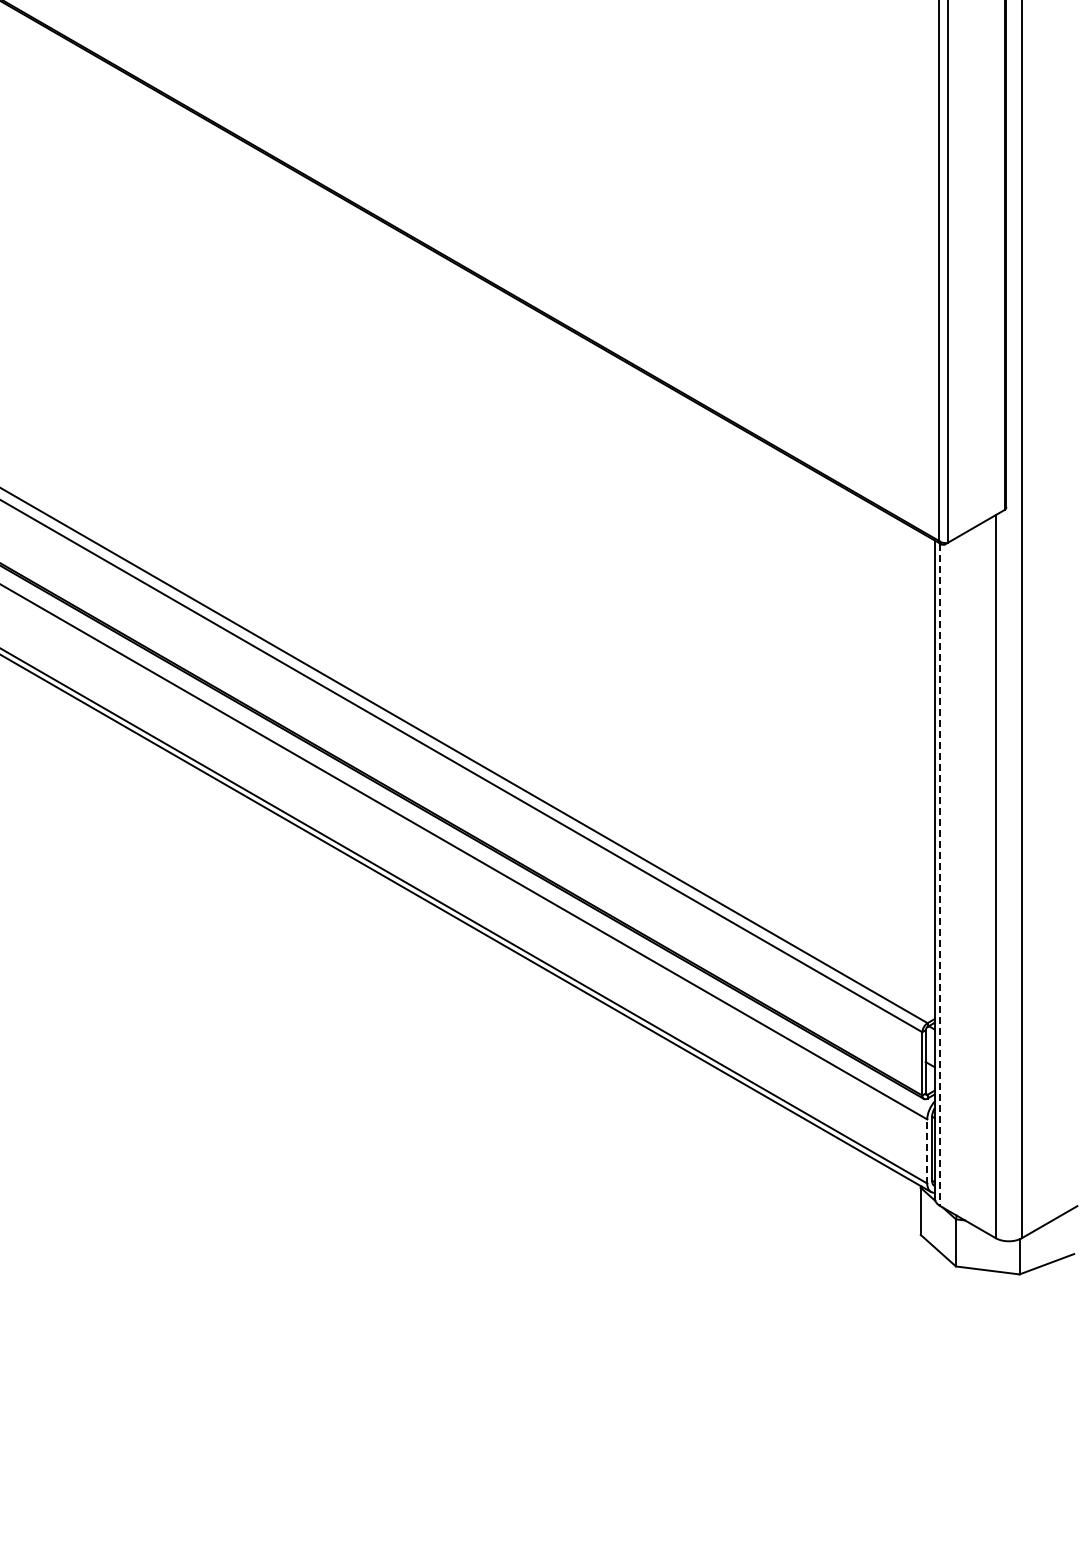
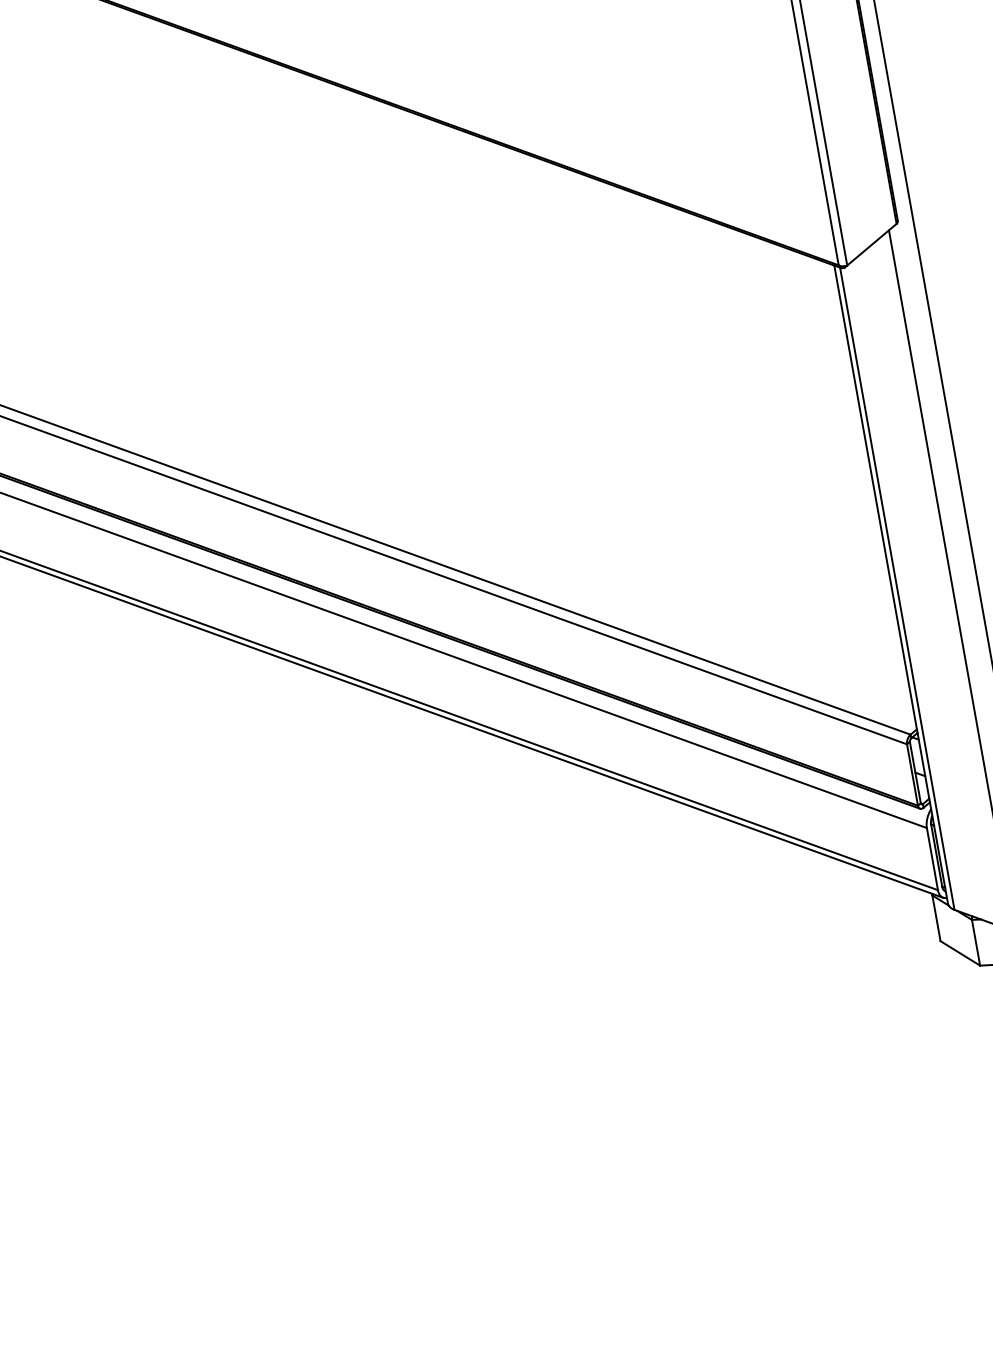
line: (940, 875) -> (897, 589), dashed -> solid
line: (927, 1151) -> (932, 859), dashed -> solid

